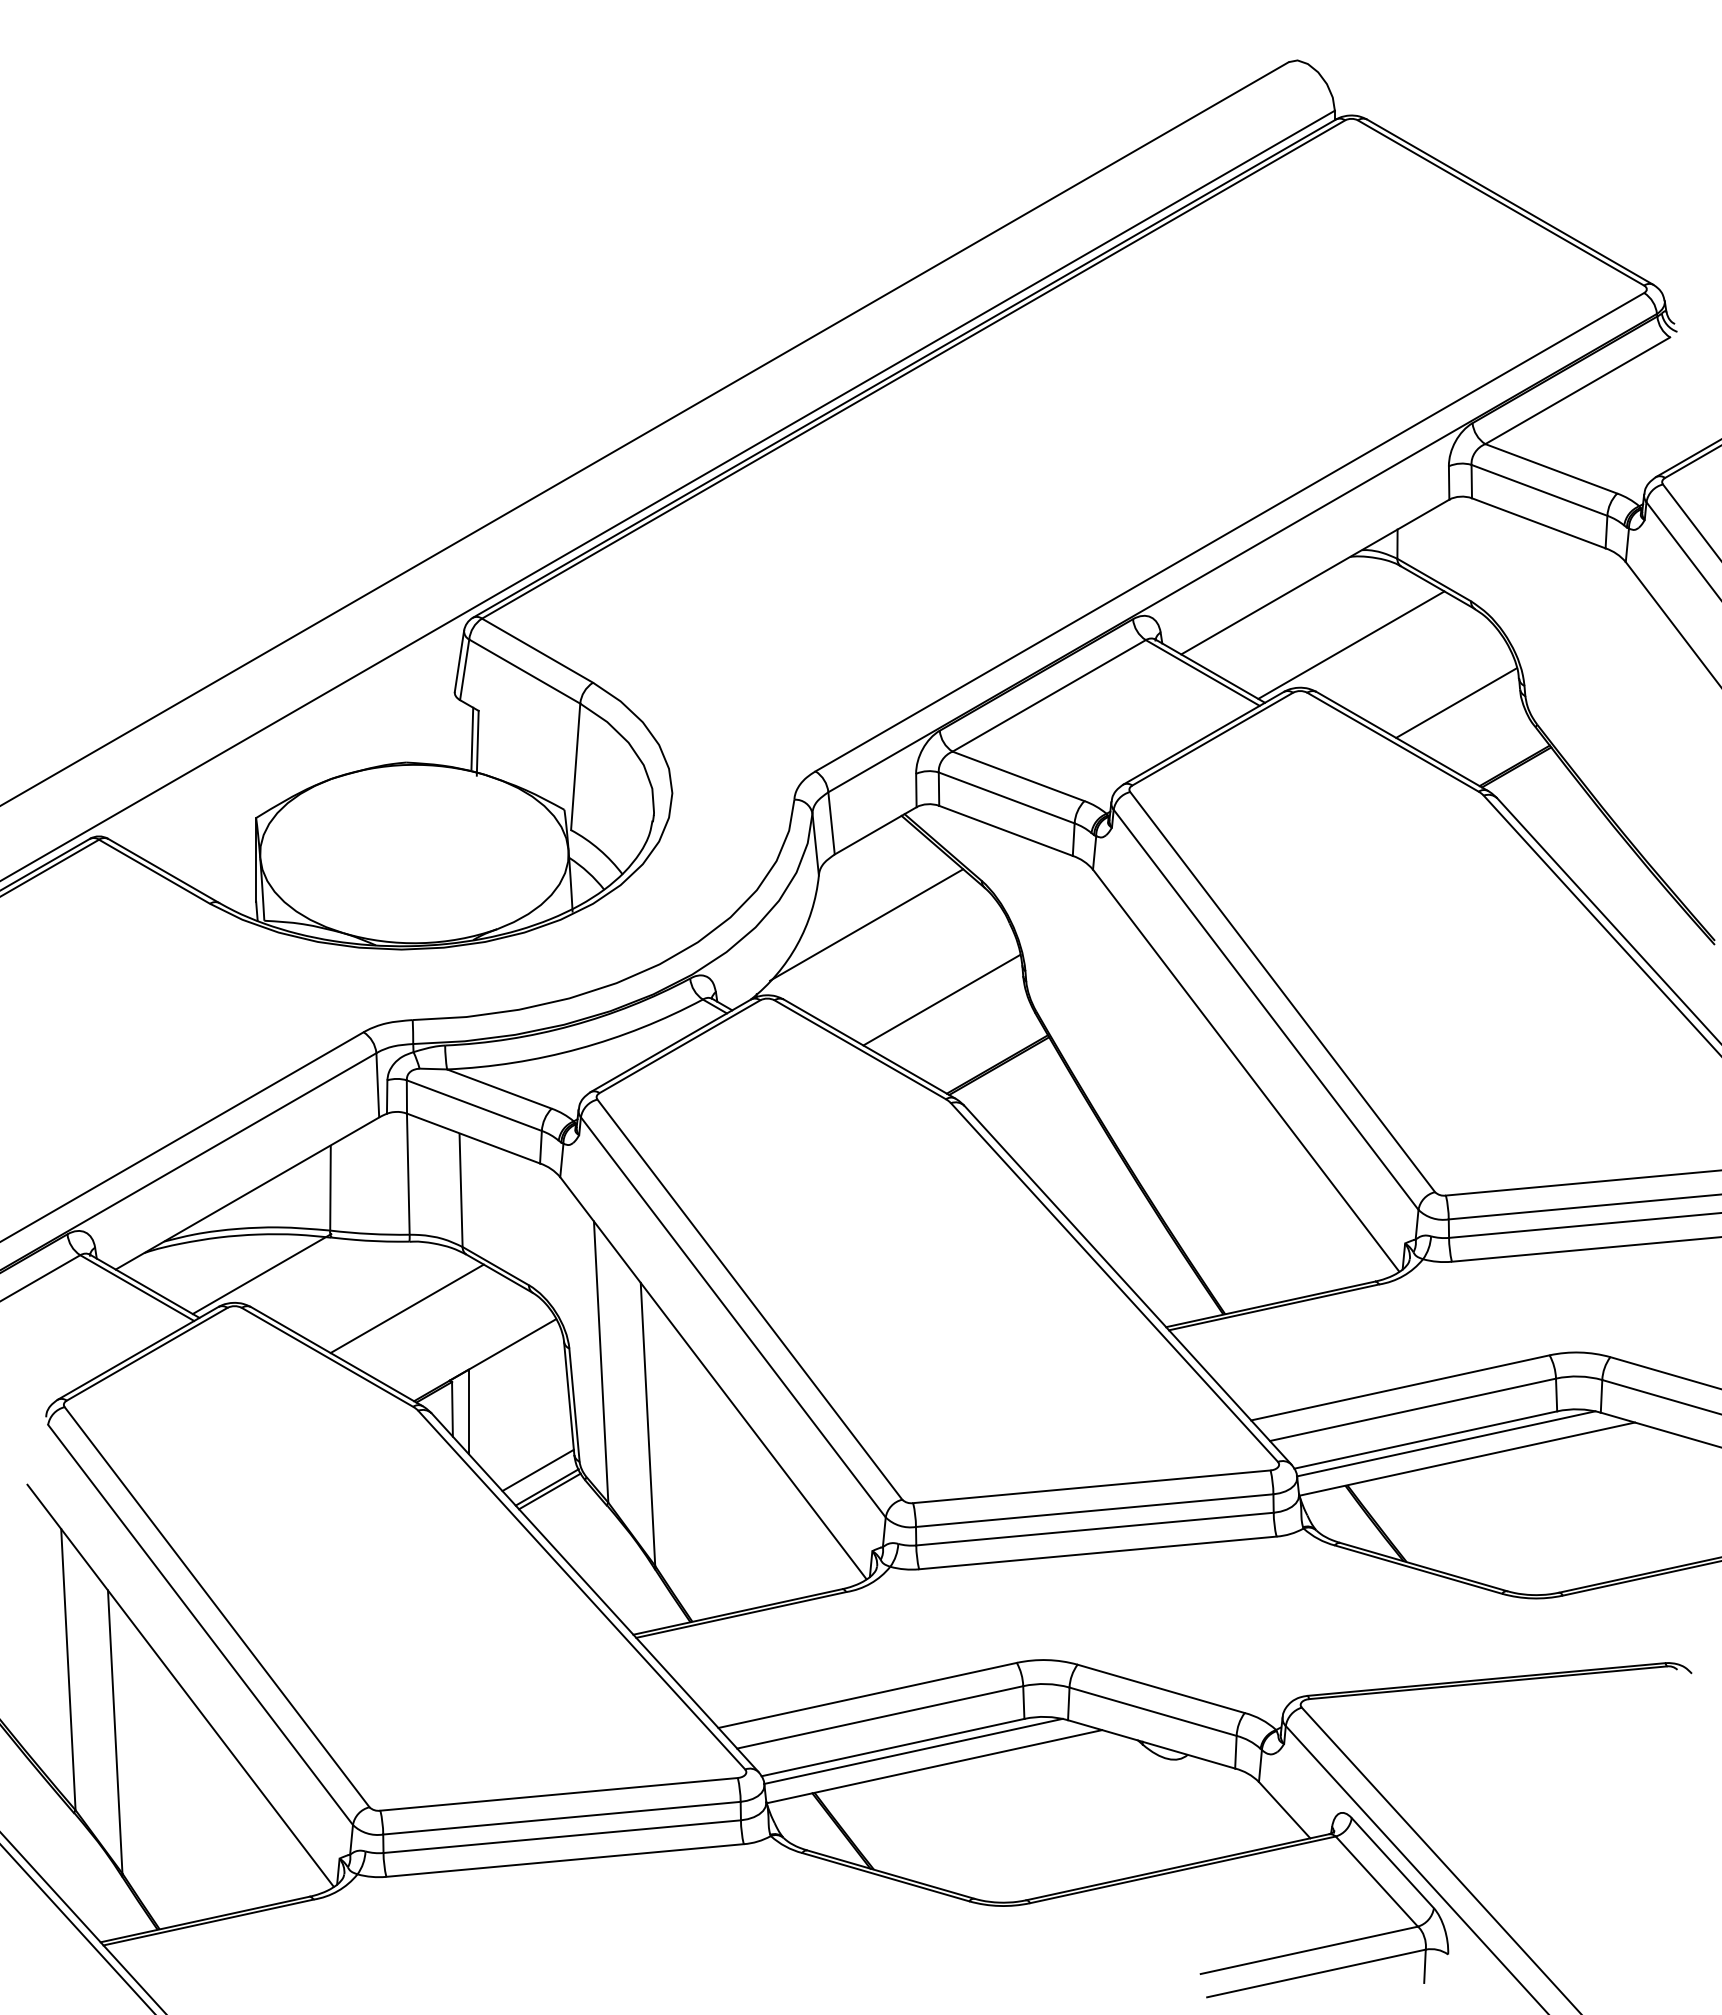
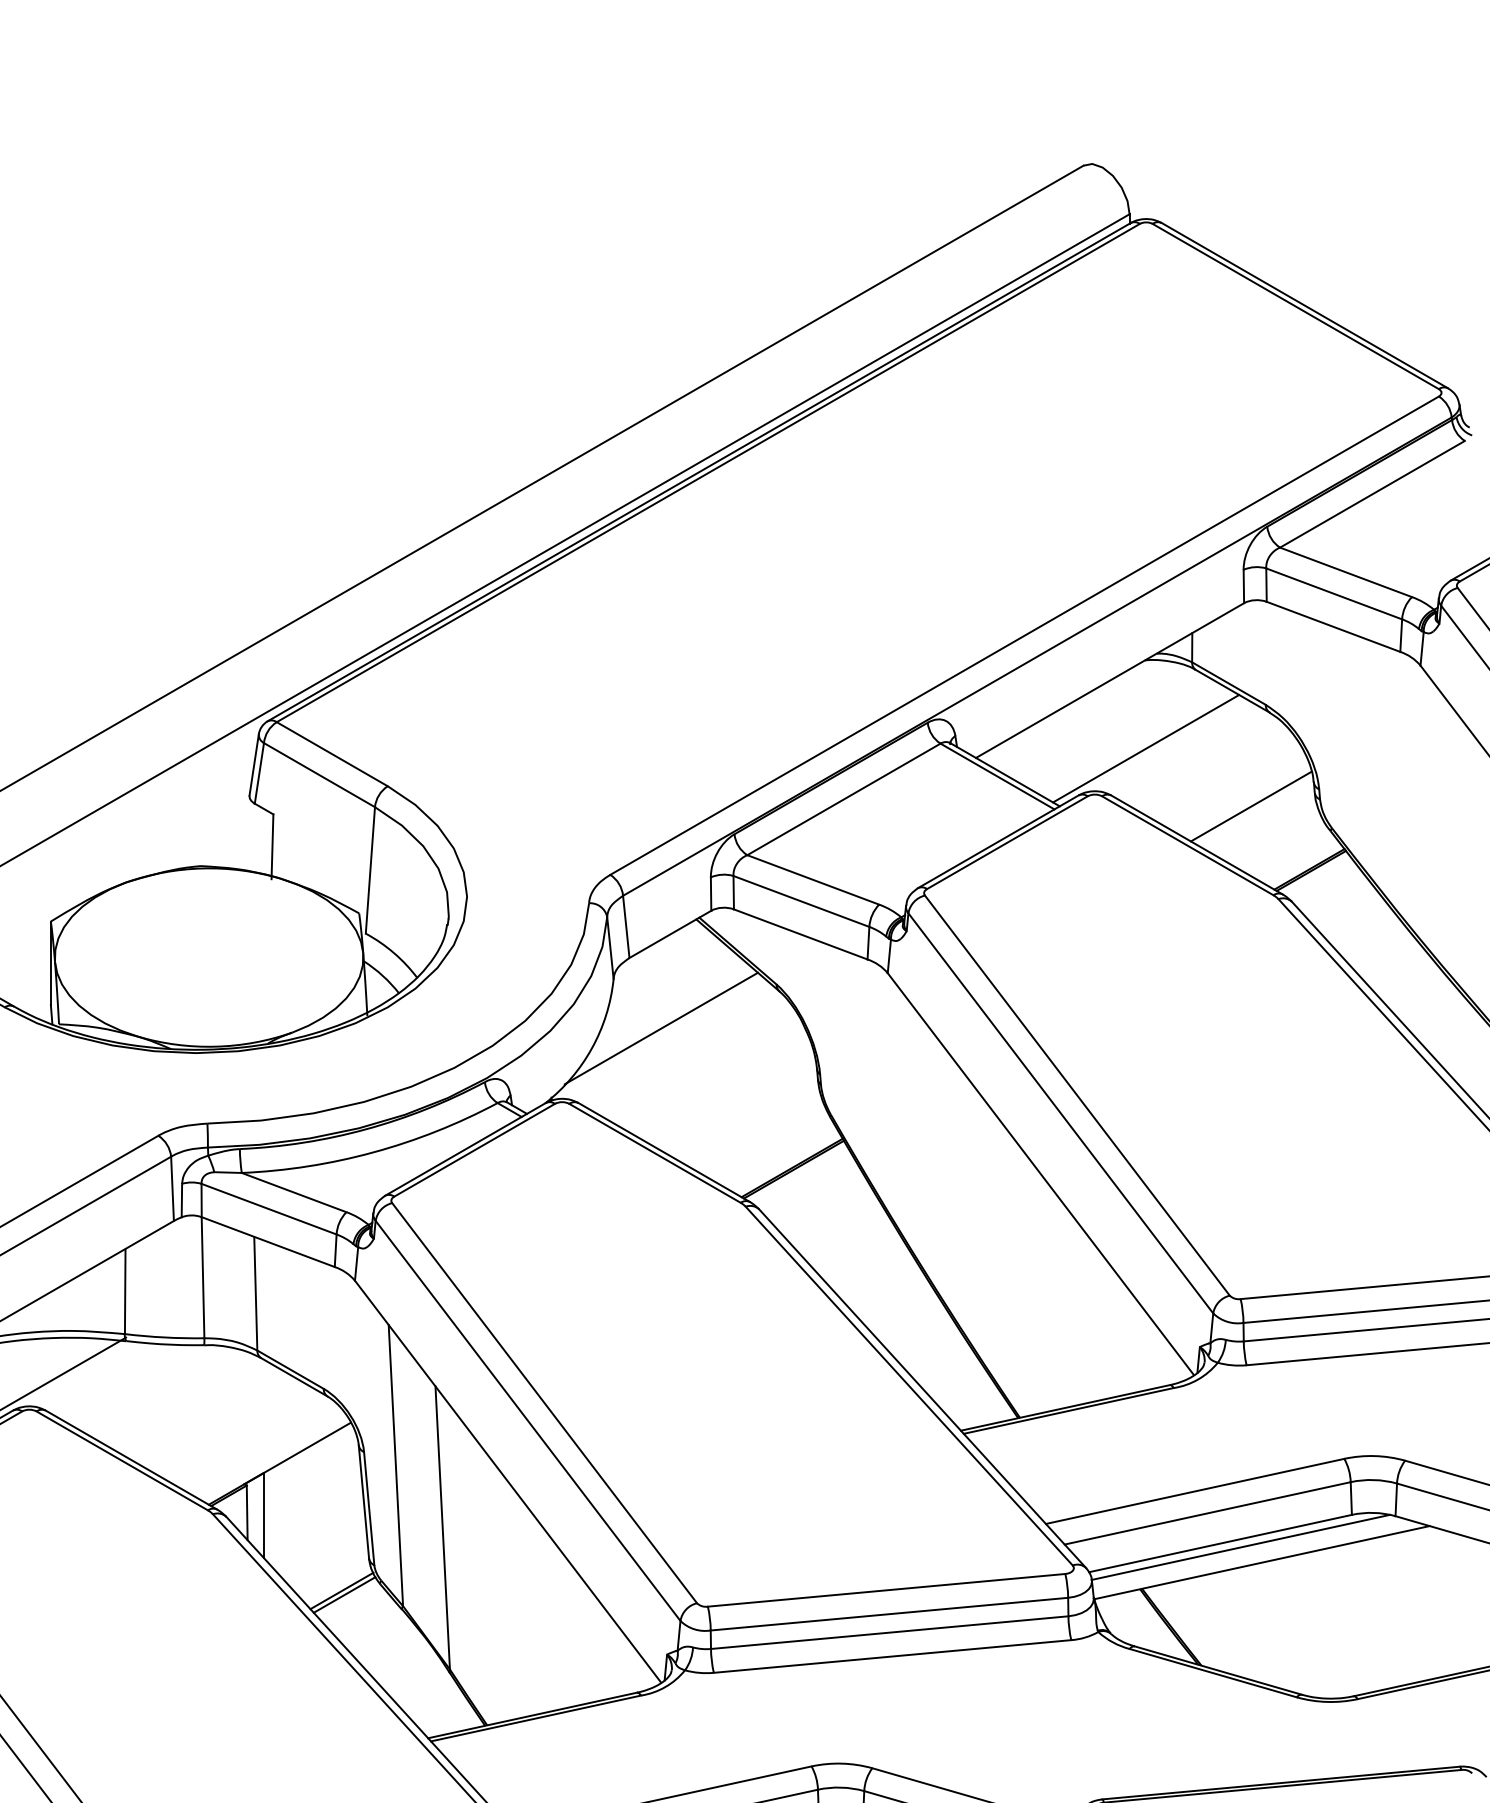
line: (472, 738) -> (267, 842), removed
line: (941, 999) -> (736, 1103), removed
line: (406, 1308) -> (201, 1412), removed
line: (537, 1470) -> (332, 1574), removed

